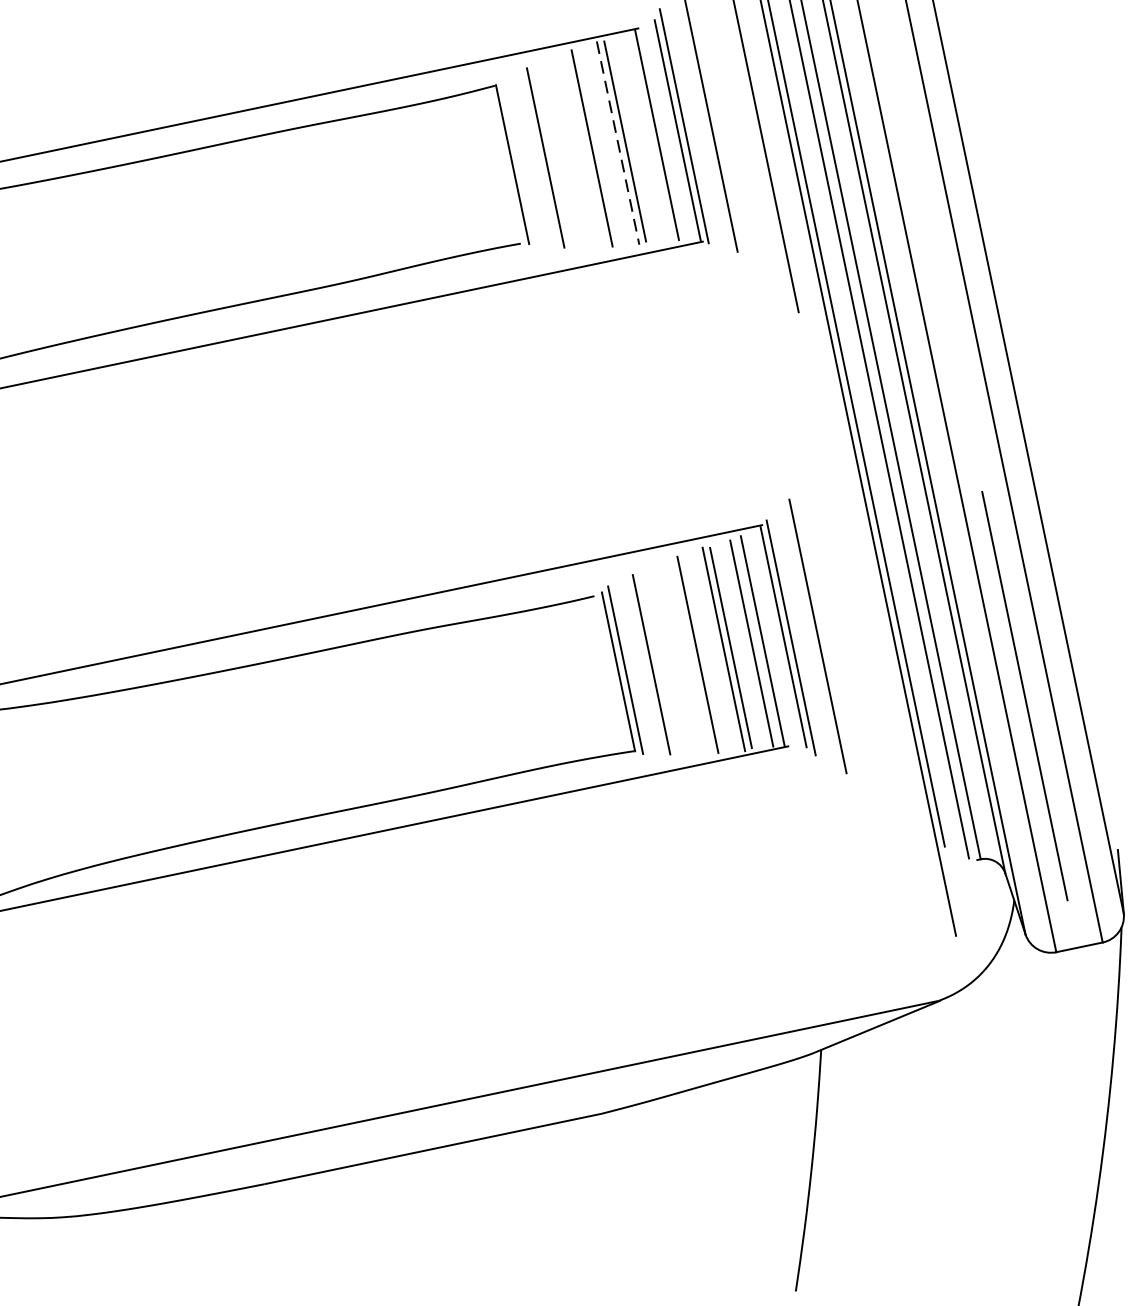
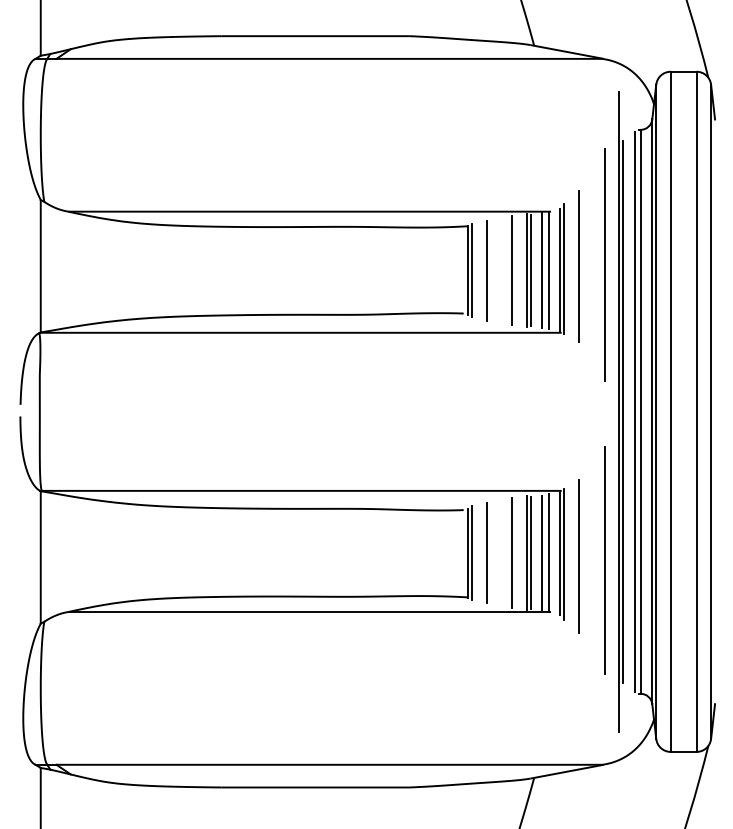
line: (646, 136) -> (542, 270), added
line: (617, 142) -> (526, 270), dashed -> solid
line: (520, 163) -> (472, 270), added
line: (1024, 696) -> (604, 560), moved

